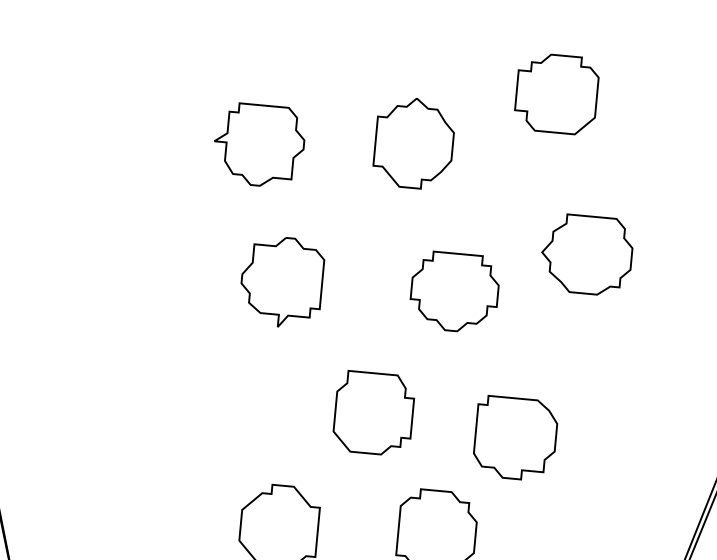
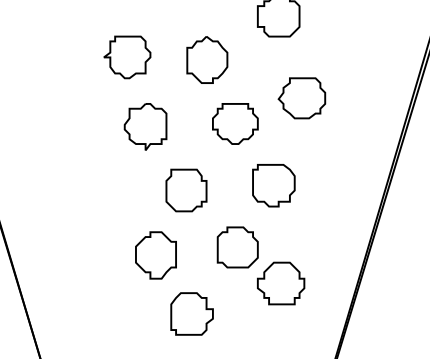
part: (414, 142) -> (207, 59), moved
part: (374, 413) -> (186, 190), moved
part: (514, 438) -> (273, 185), moved

